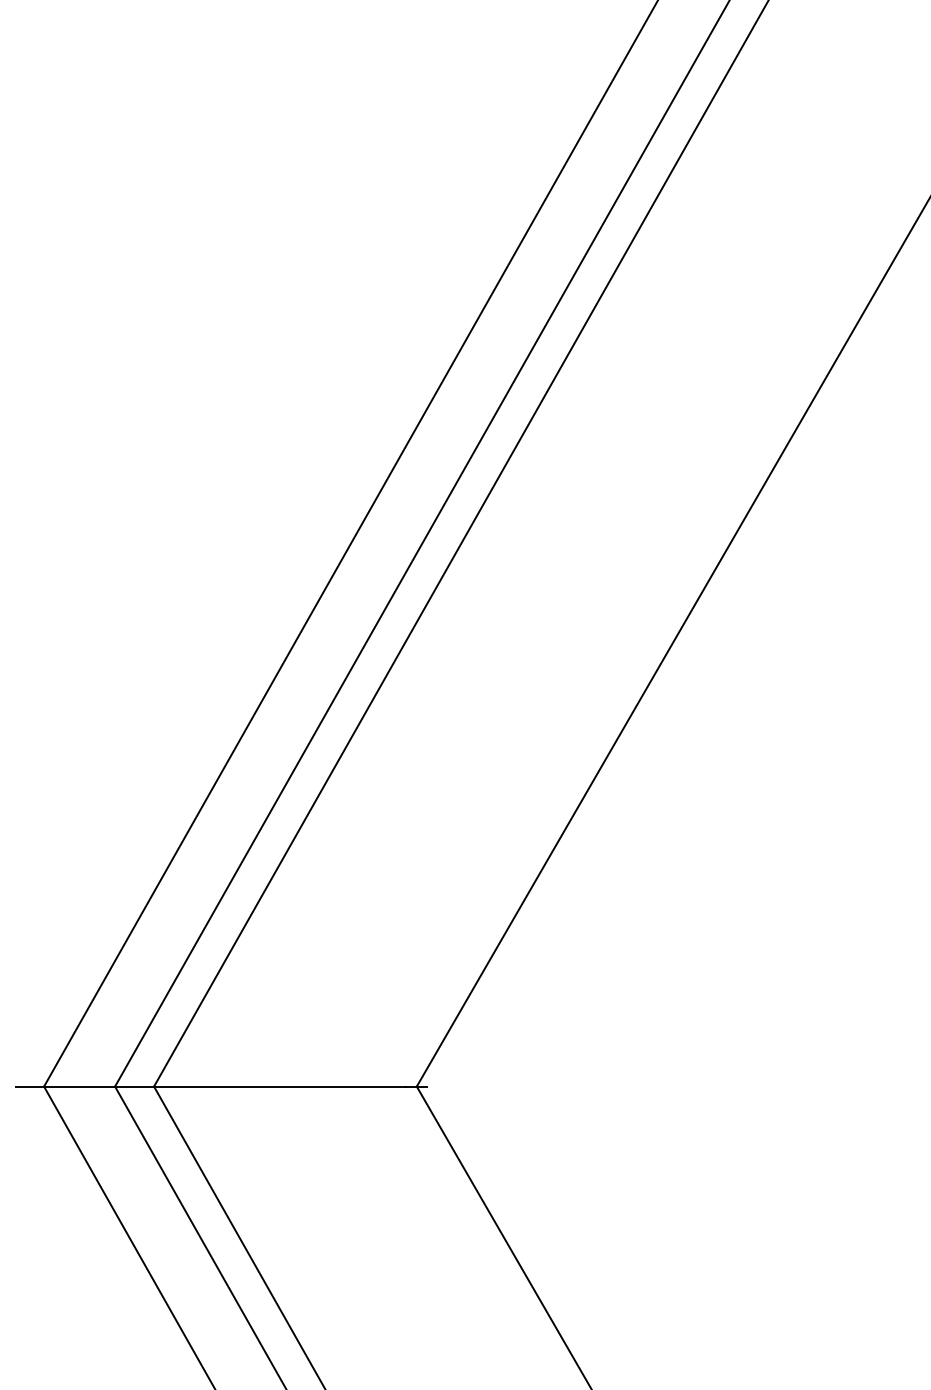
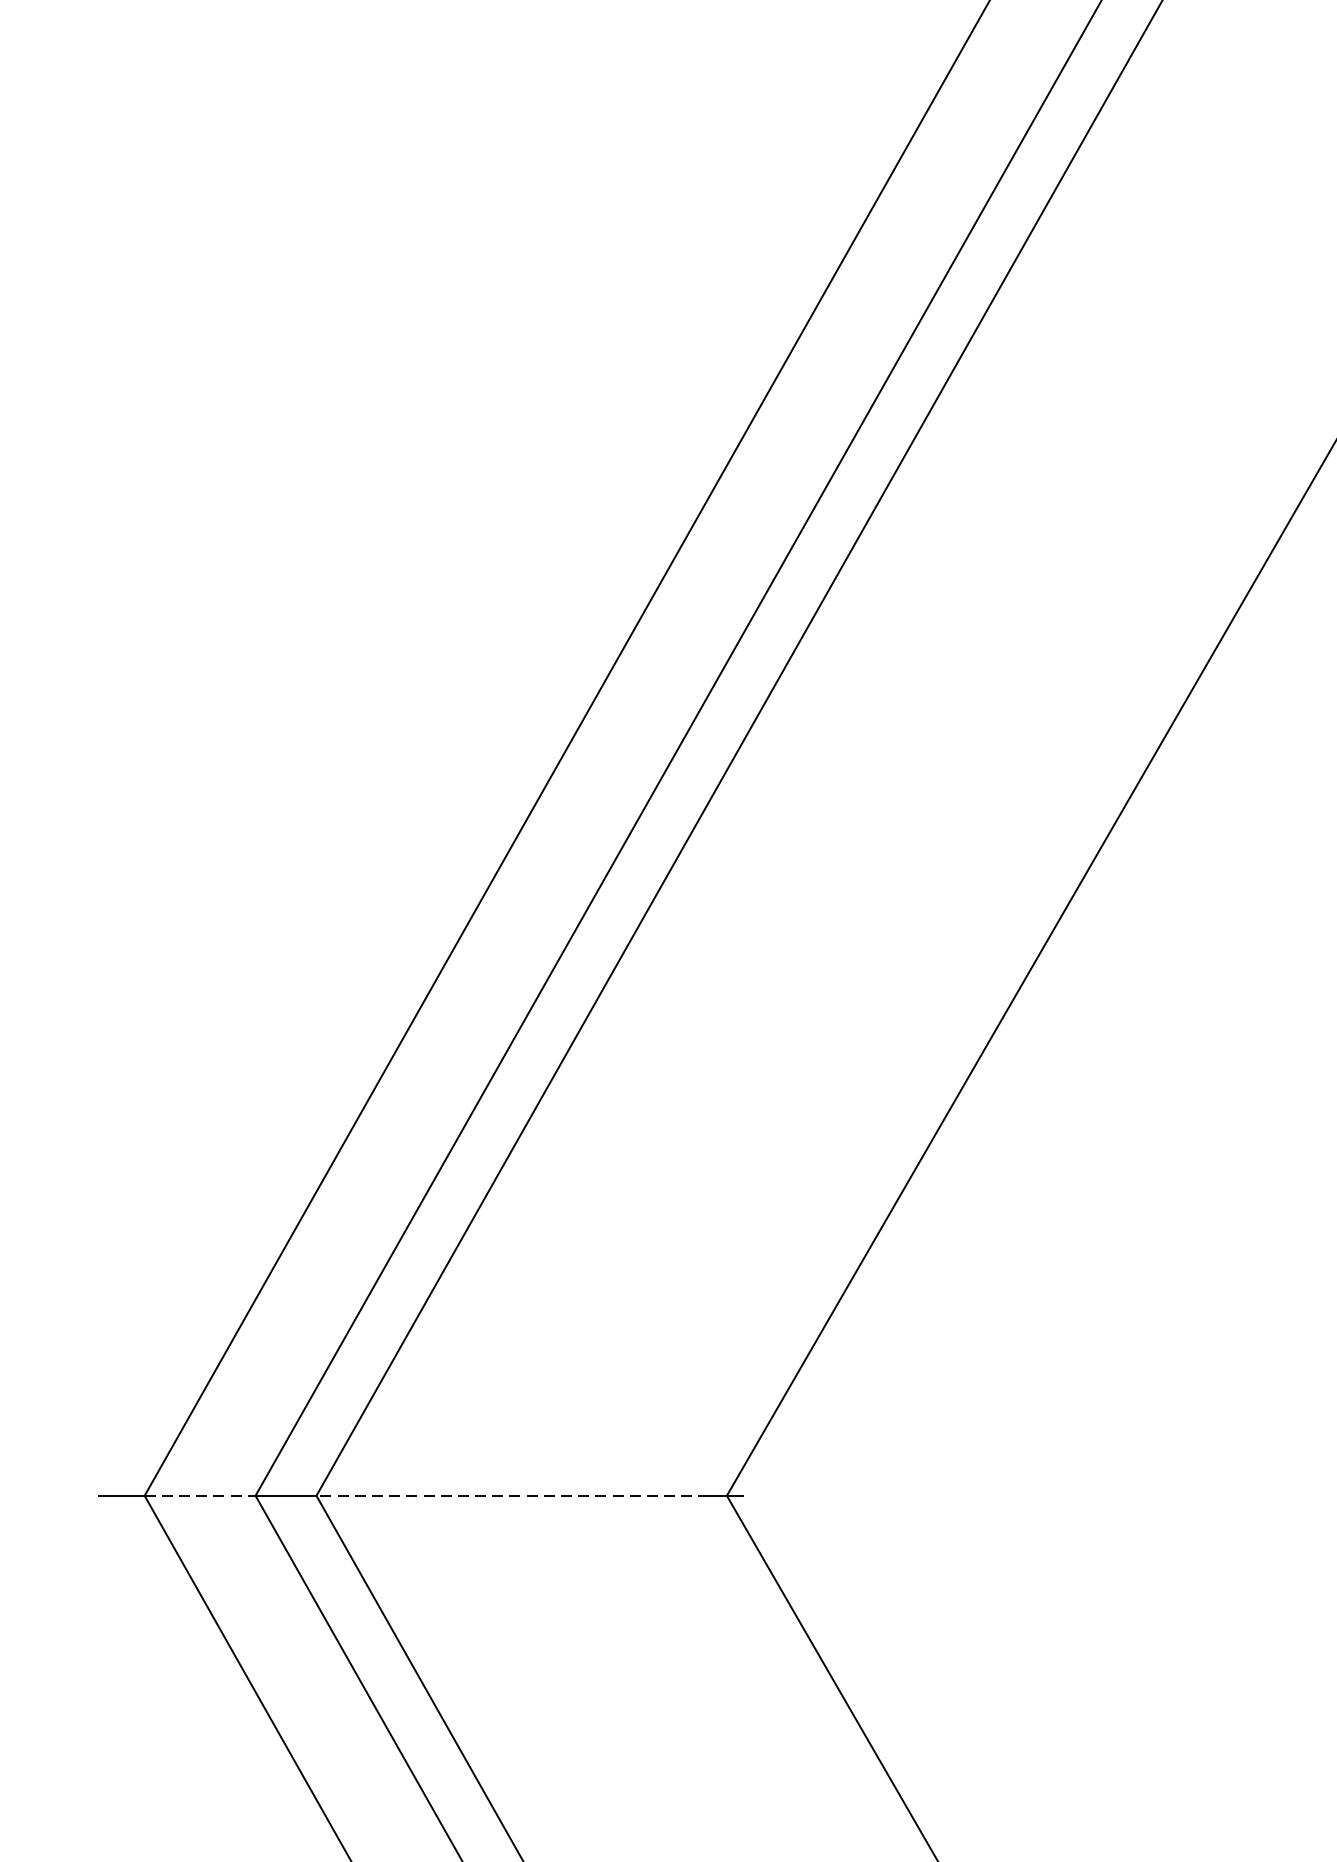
line: (80, 1086) -> (201, 1495), solid -> dashed
line: (279, 1086) -> (512, 1495), solid -> dashed

